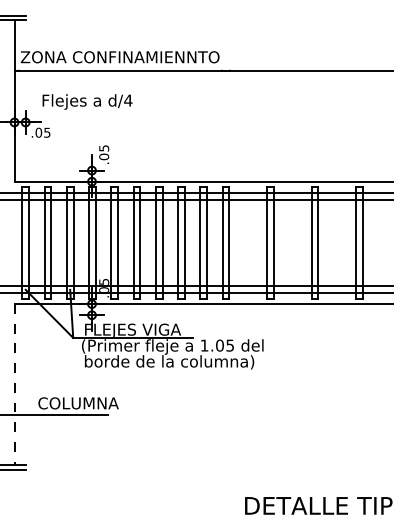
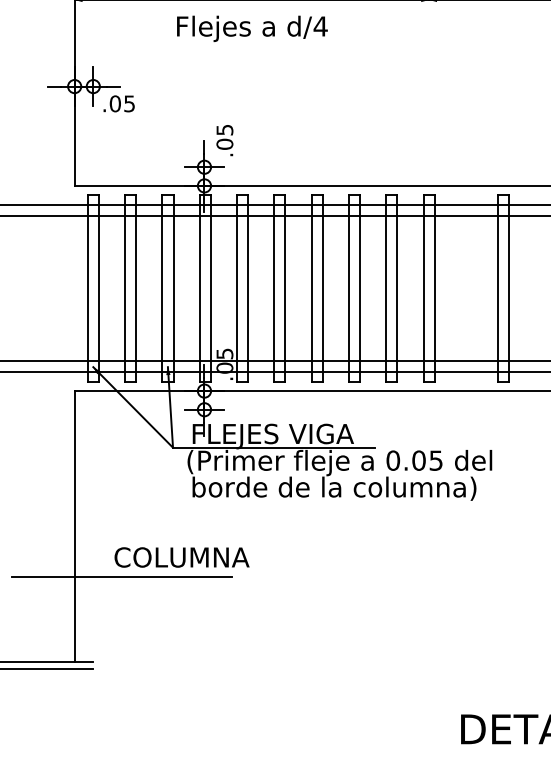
text: (87, 101) -> (252, 27), moved
text: (204, 345) -> (393, 460), 1.05 -> 0.05
line: (14, 384) -> (74, 525), dashed -> solid

